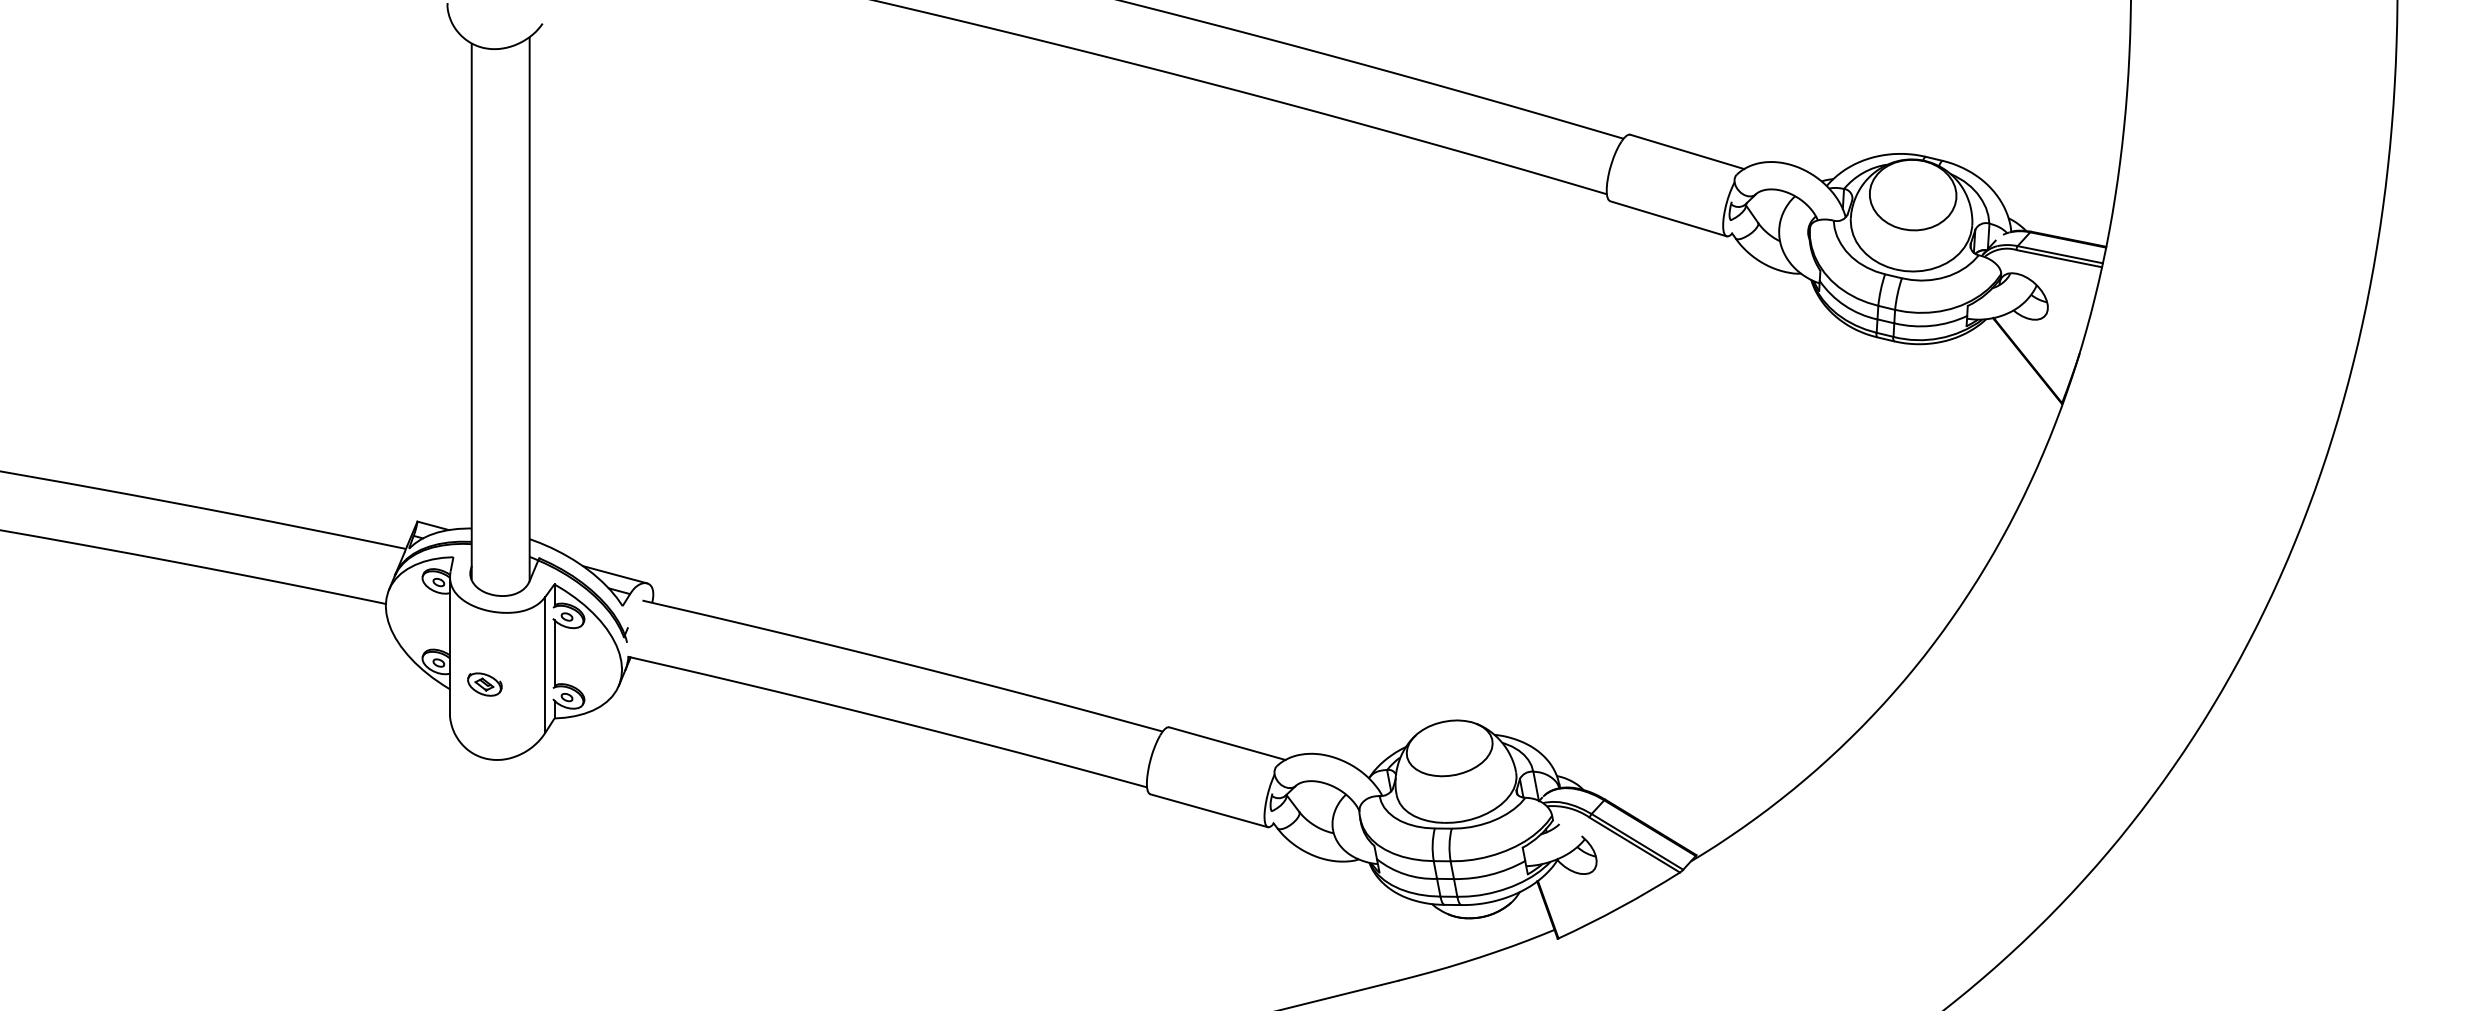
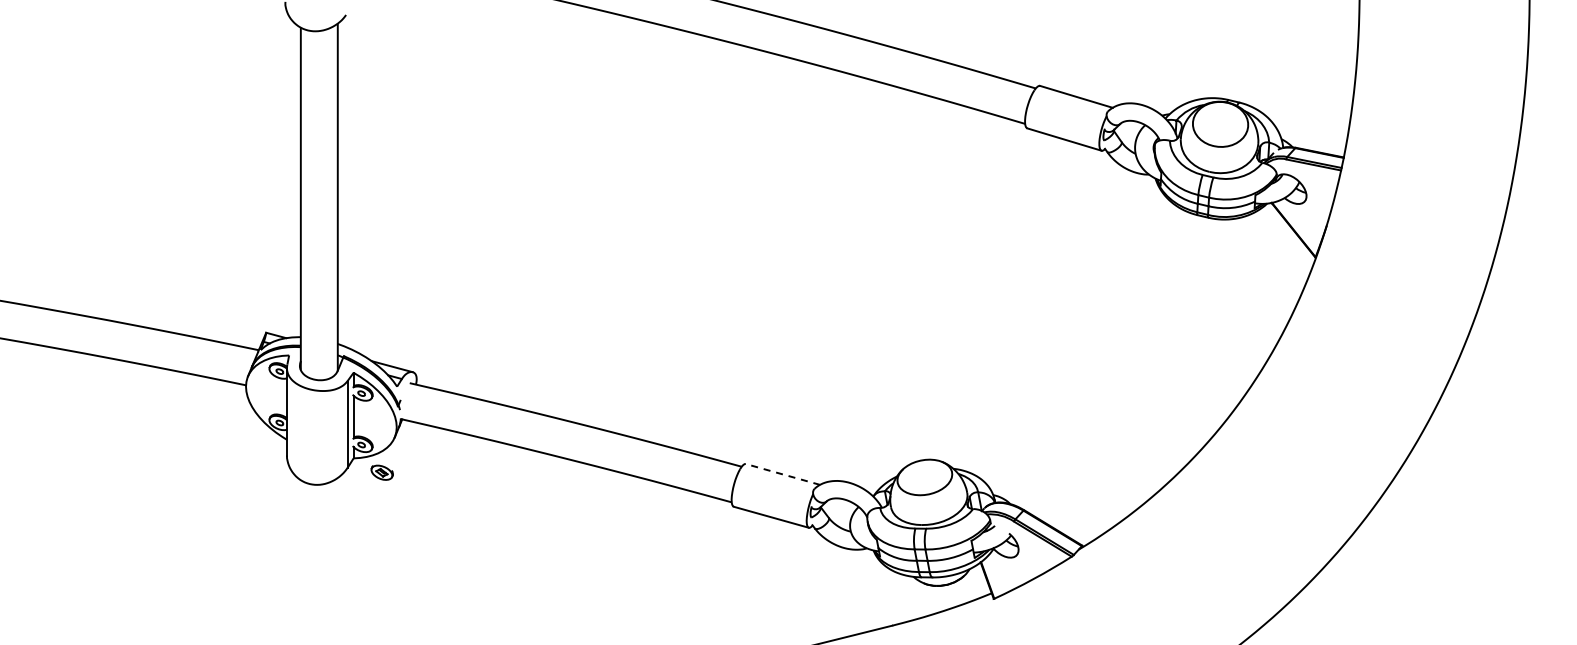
part: (483, 684) -> (381, 472), moved
line: (1226, 743) -> (782, 474), solid -> dashed

